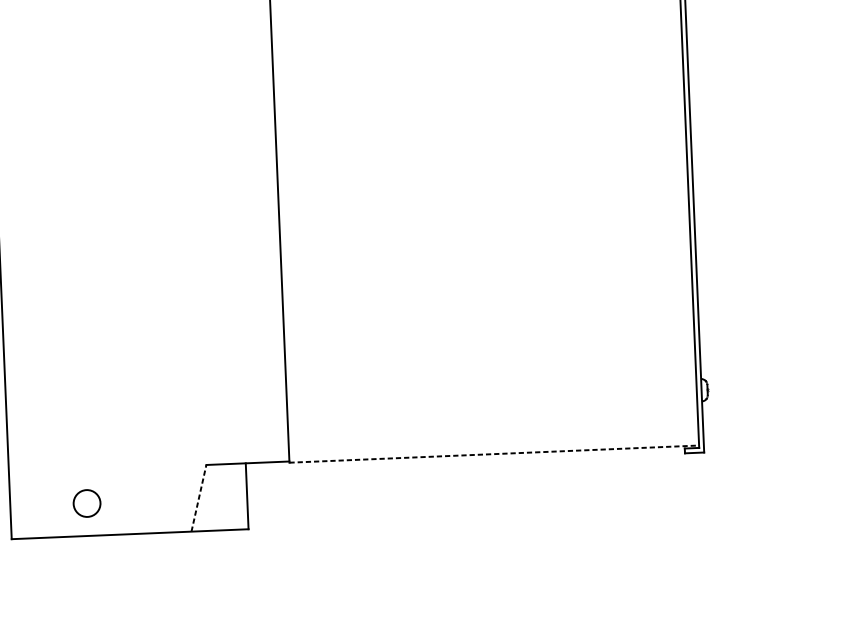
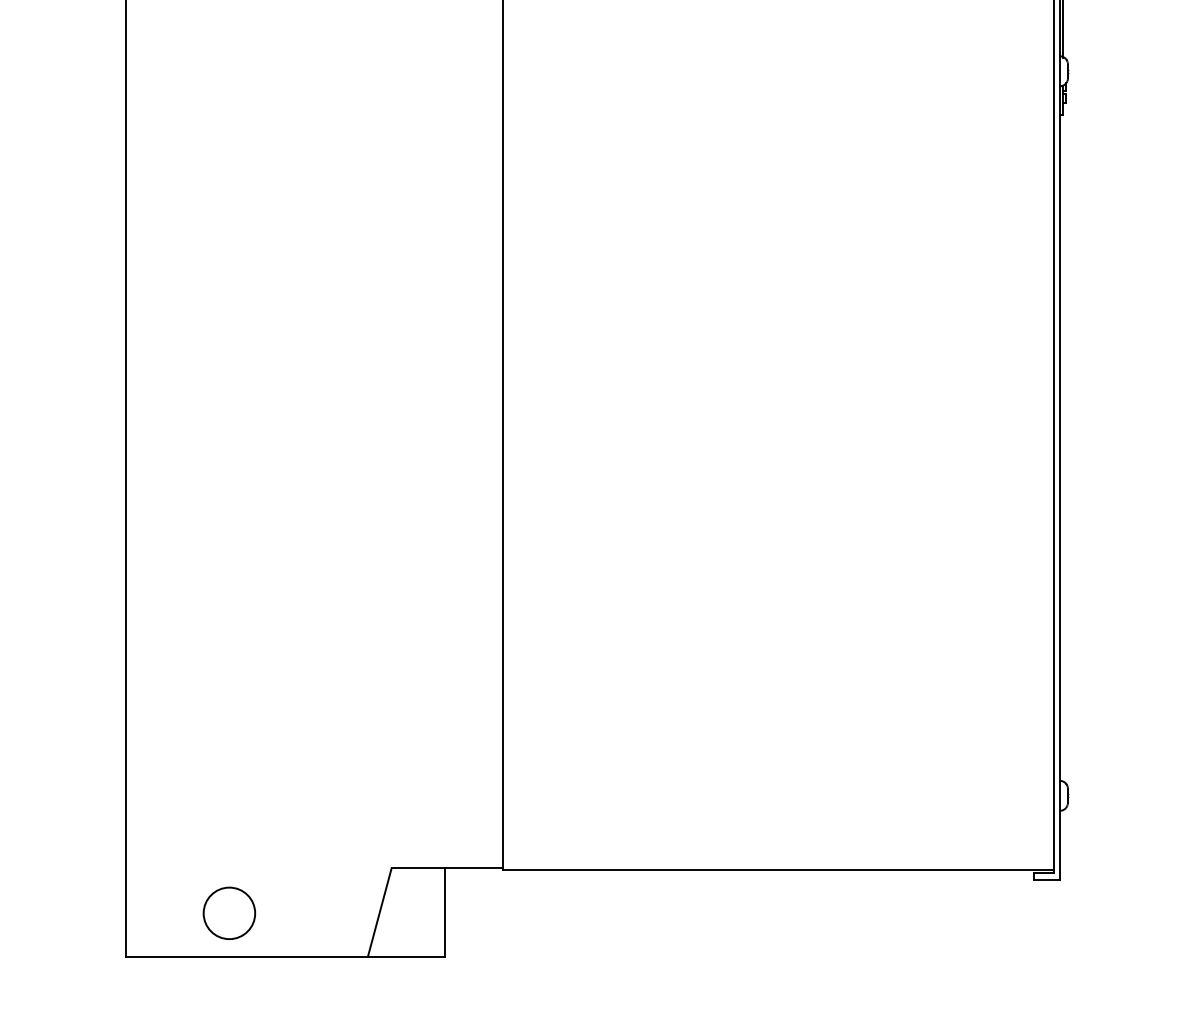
line: (494, 453) -> (778, 869), dashed -> solid
line: (198, 498) -> (379, 912), dashed -> solid
circle: (87, 502) -> (229, 912), size x1.43

